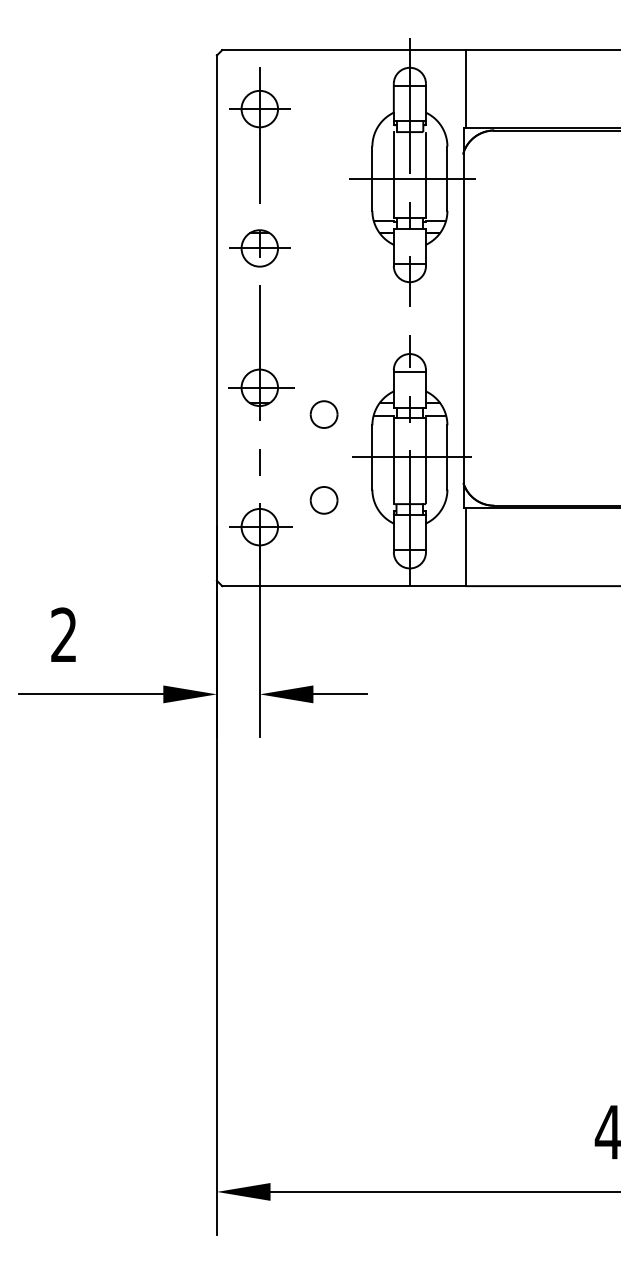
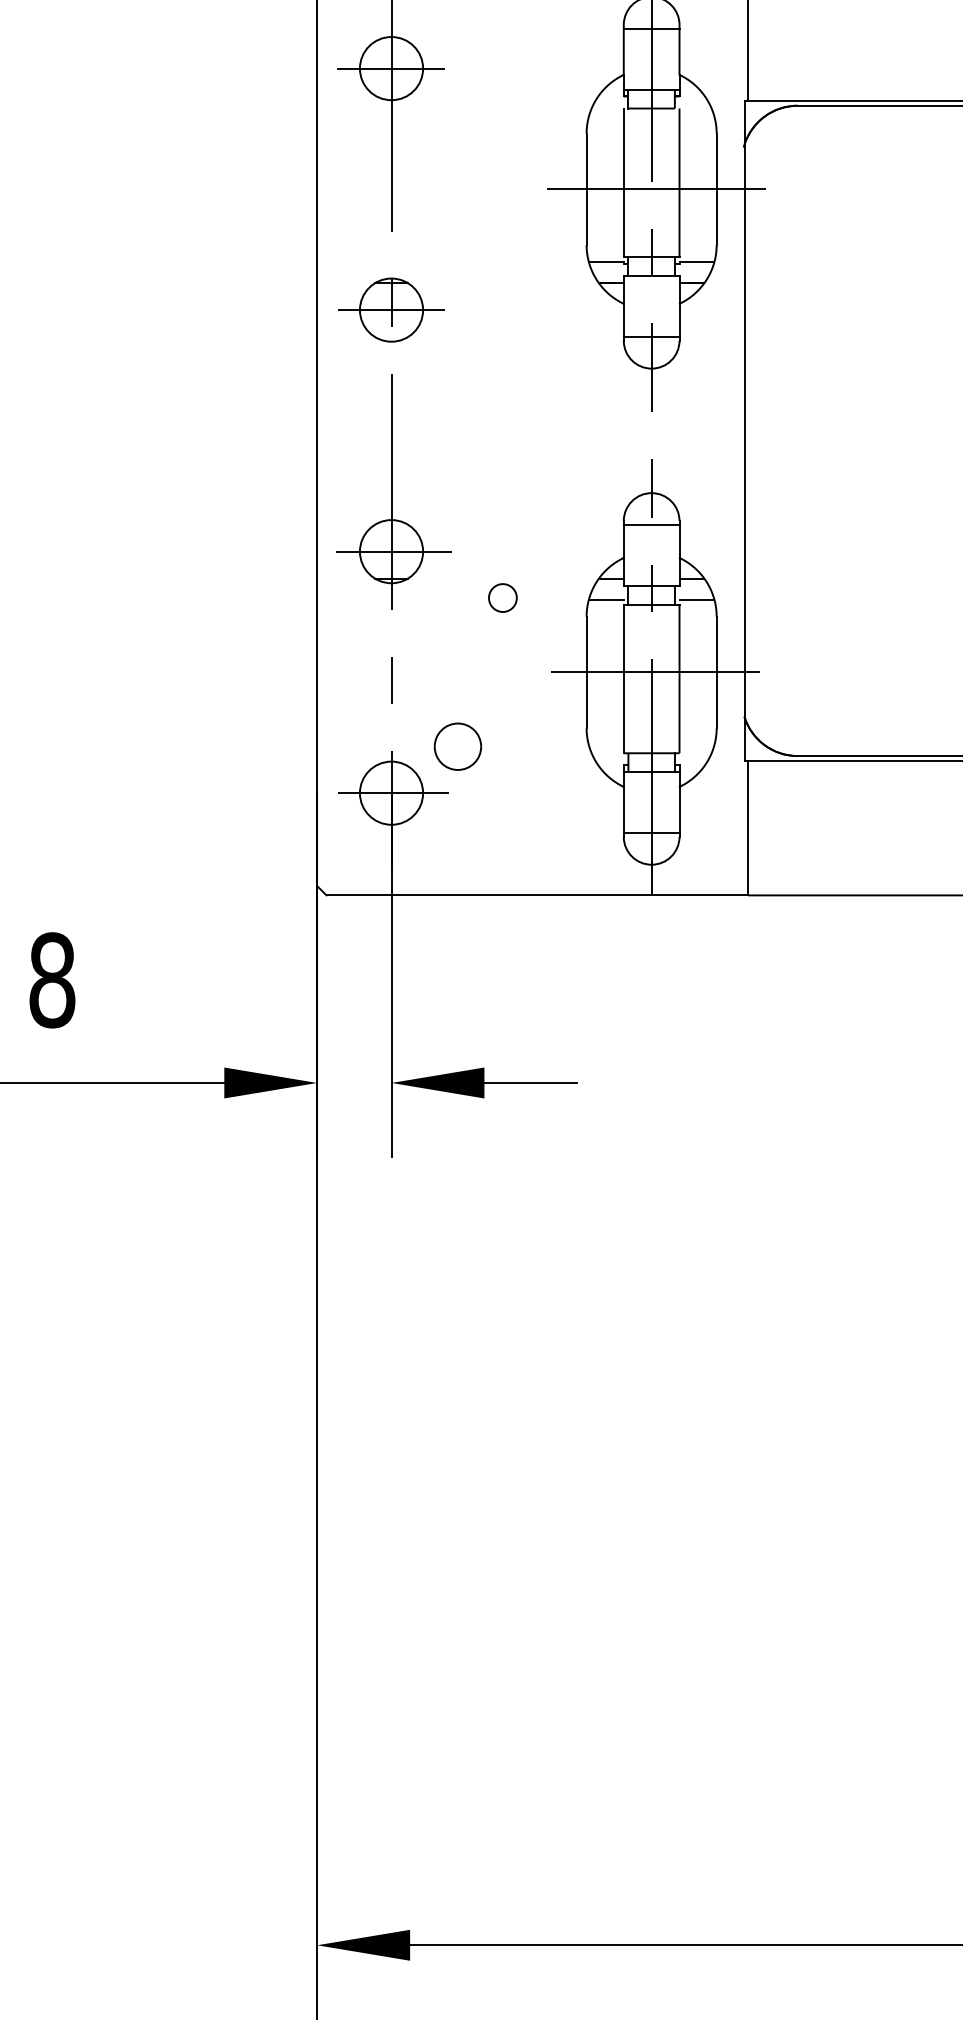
part: (323, 414) -> (501, 597), size x0.6
part: (323, 500) -> (456, 746), moved
text: (64, 634) -> (53, 979), 2 -> 8

